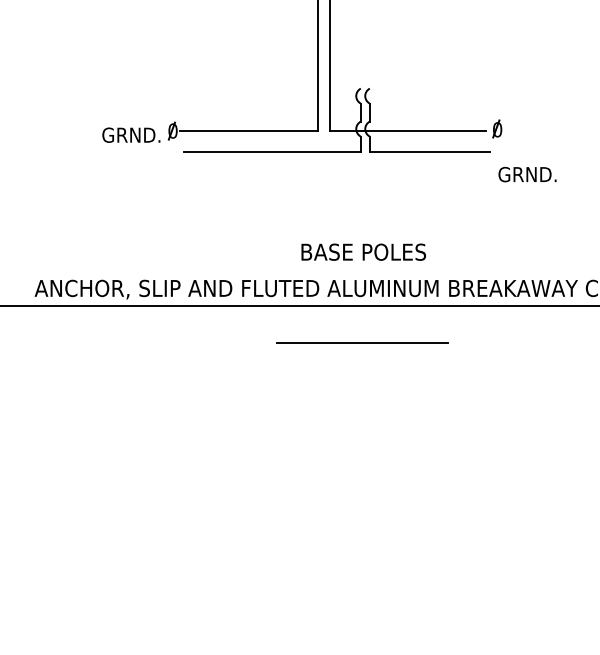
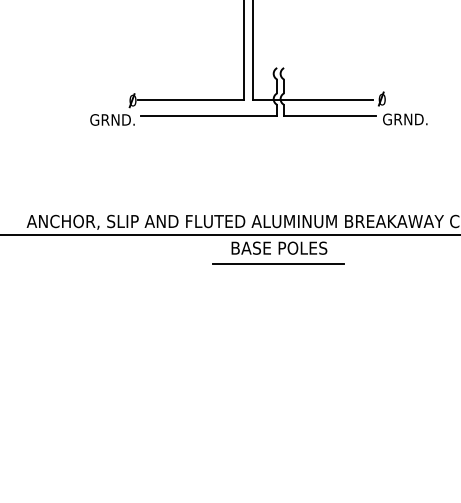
text: (131, 134) -> (112, 119), moved
text: (527, 174) -> (405, 119), moved
text: (363, 251) -> (279, 247), moved

